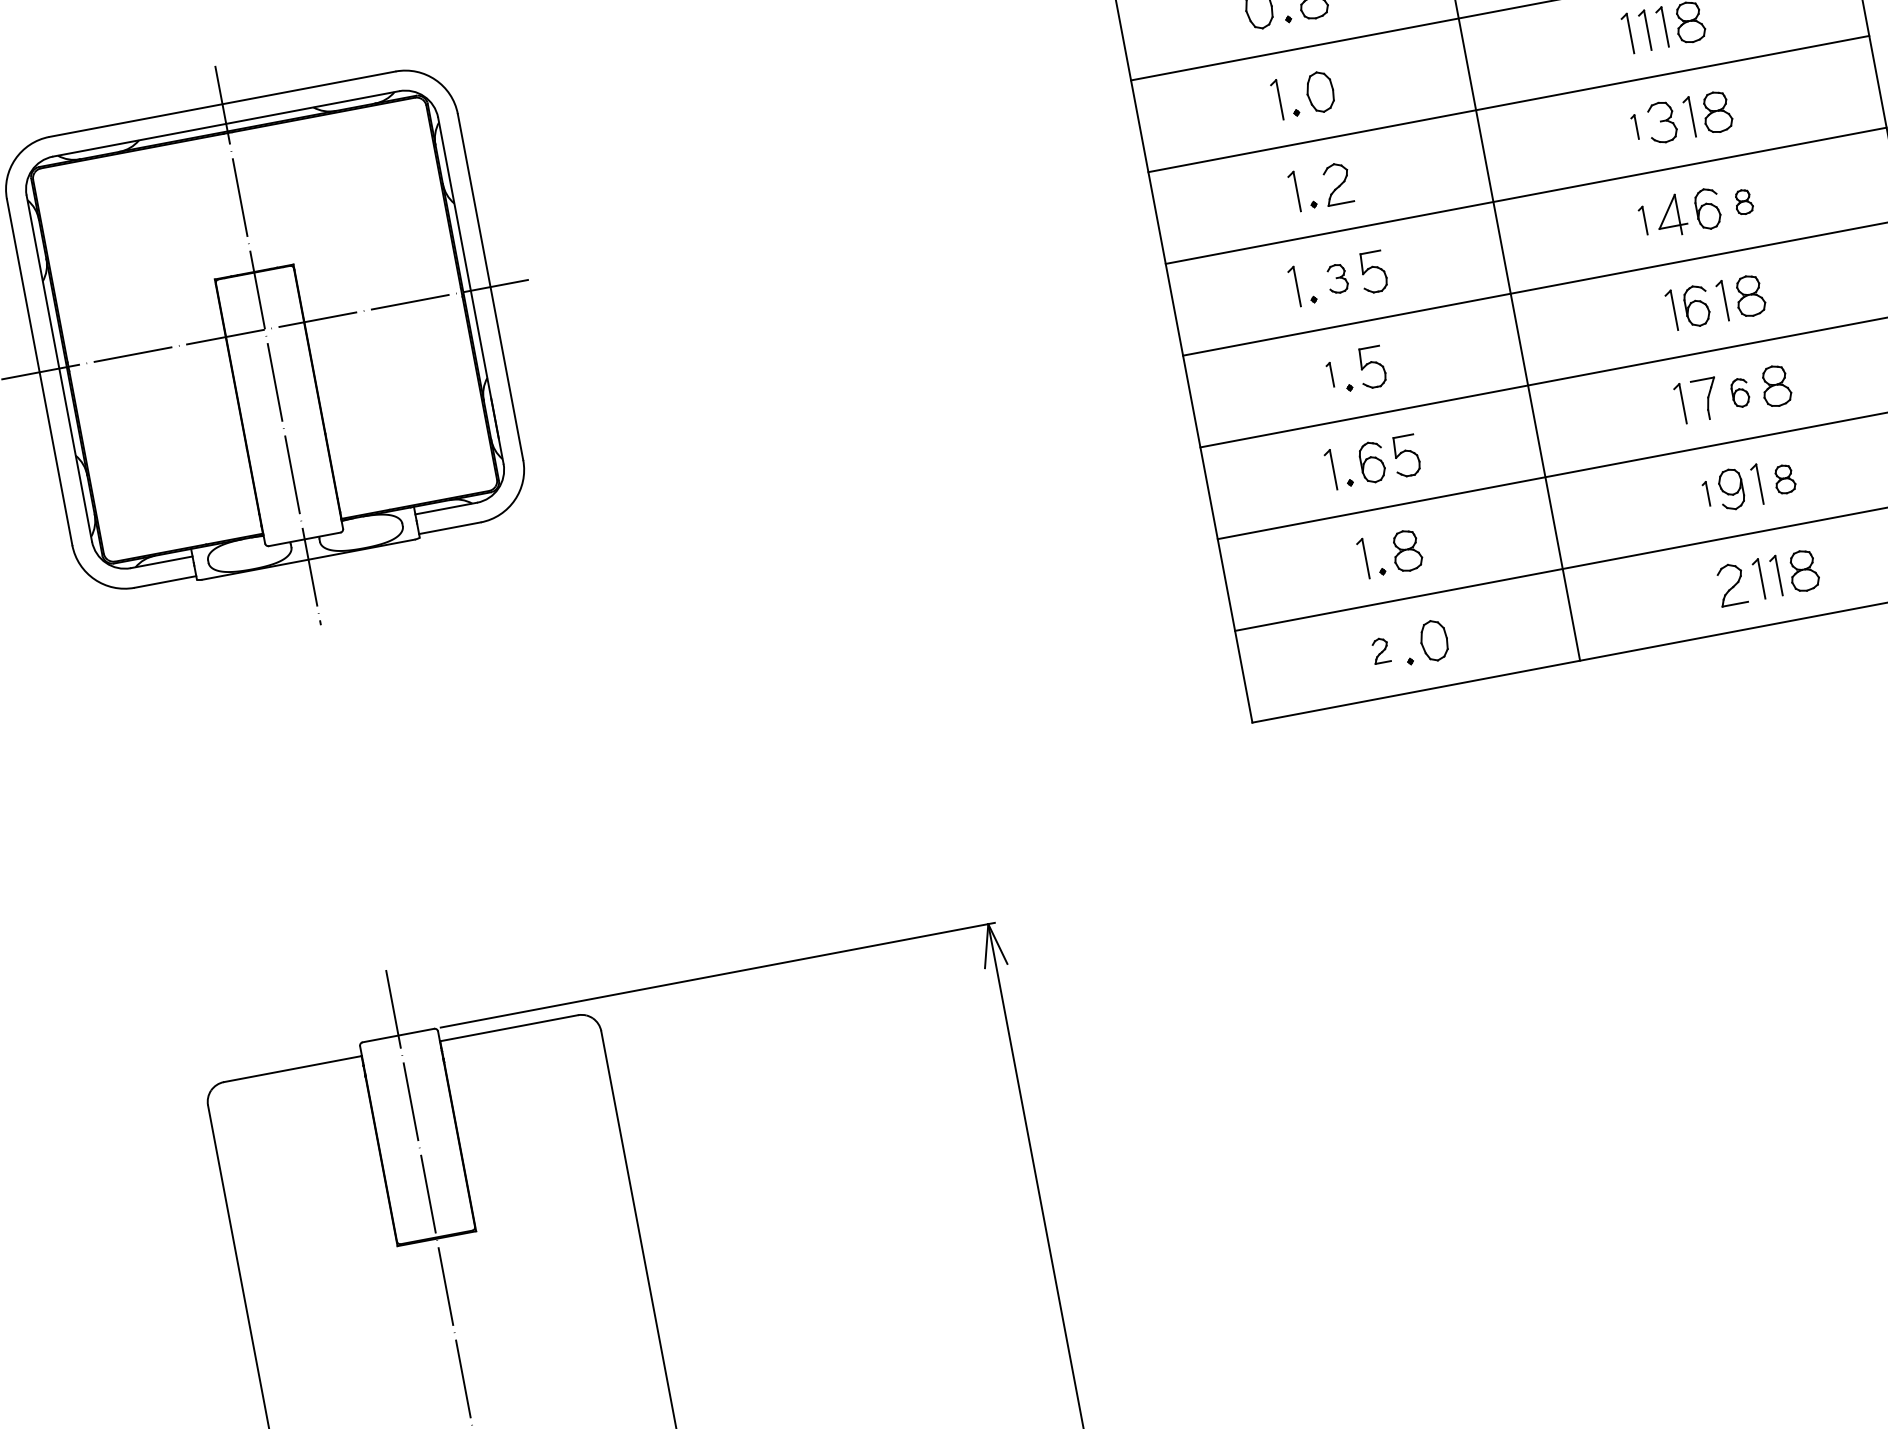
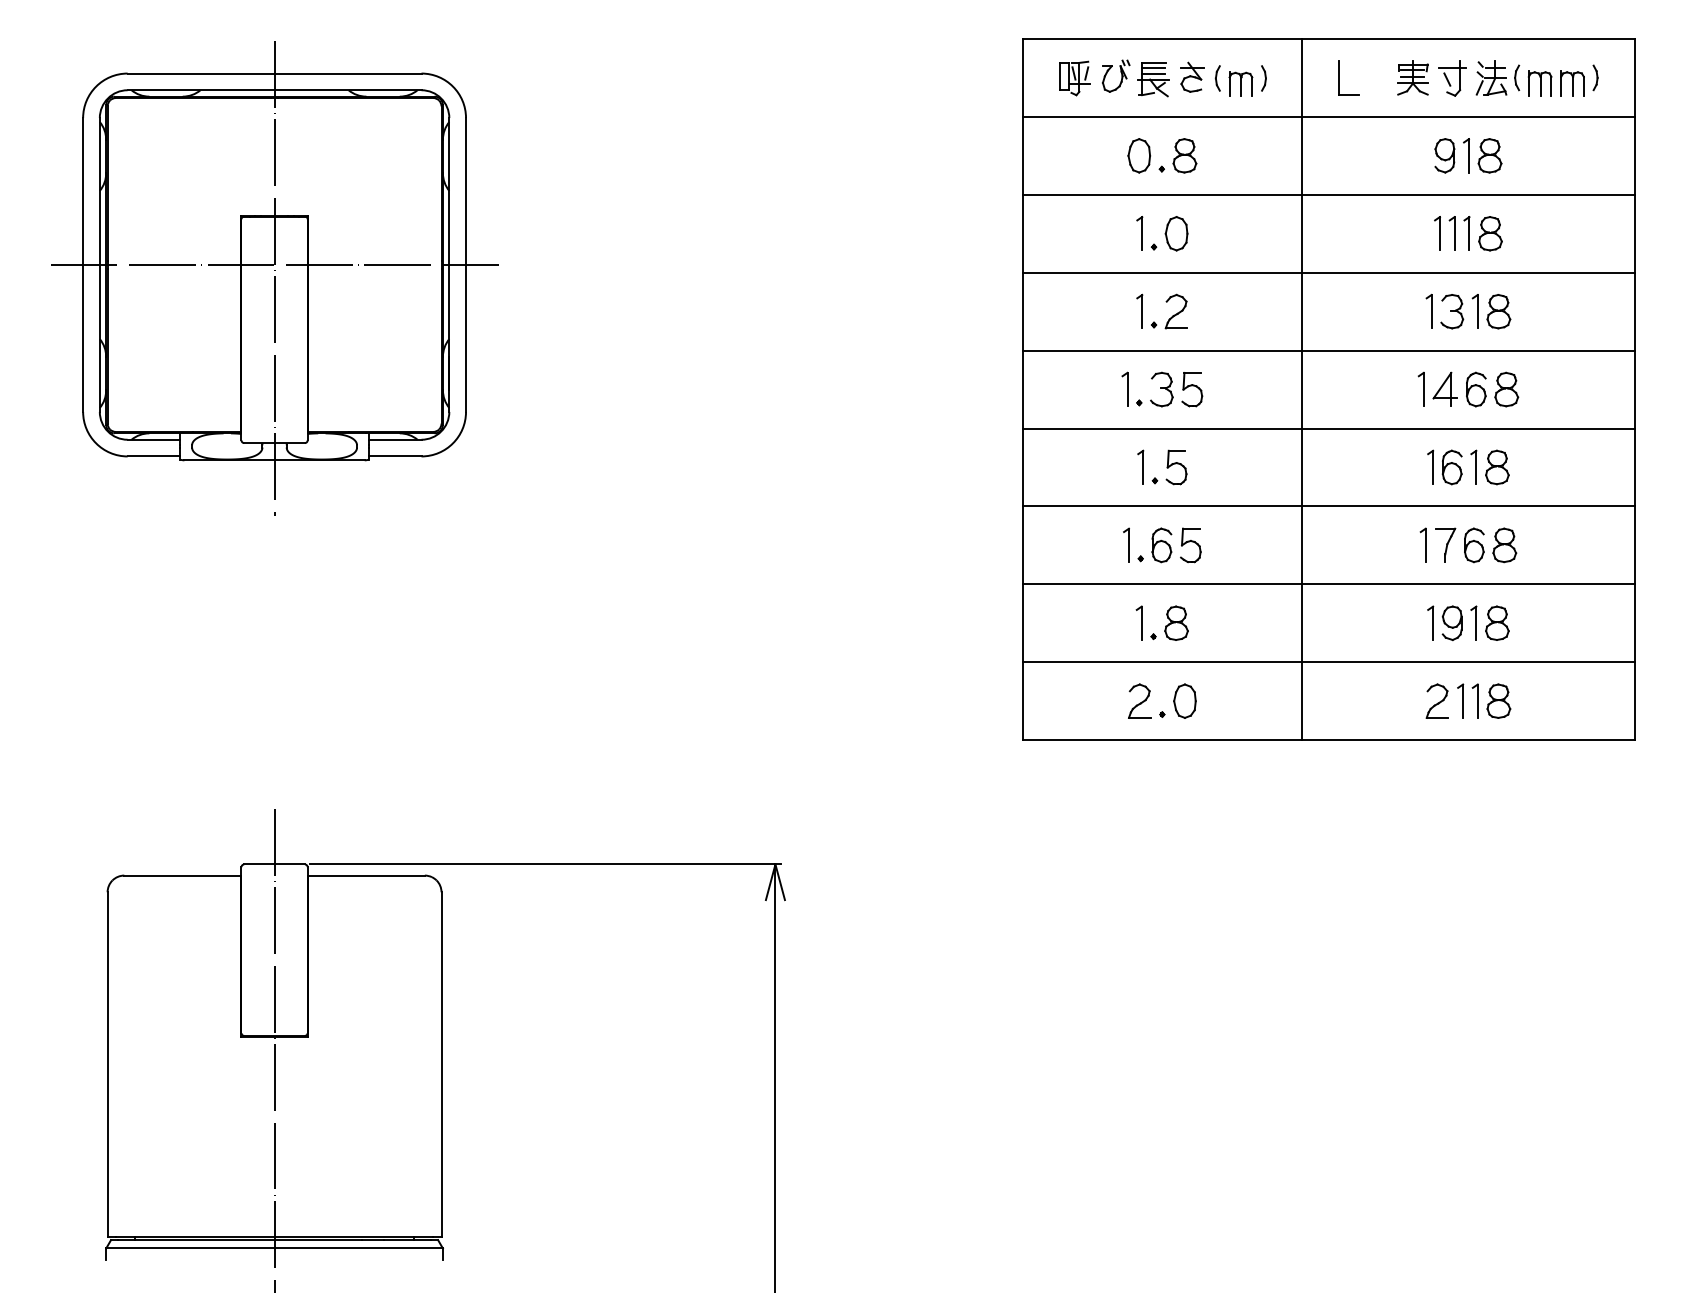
part: (1634, 126) -> (1428, 310), size x1.67
part: (1743, 202) -> (1506, 389), size x1.67
part: (1641, 220) -> (1420, 388), size x1.43
part: (1337, 278) -> (1161, 389), size x1.43
part: (1329, 374) -> (1140, 466), size x1.67
part: (1740, 392) -> (1474, 545), size x1.43
part: (1784, 478) -> (1497, 622), size x1.43
part: (1705, 493) -> (1430, 622), size x1.67
part: (1380, 650) -> (1139, 700), size x1.67

